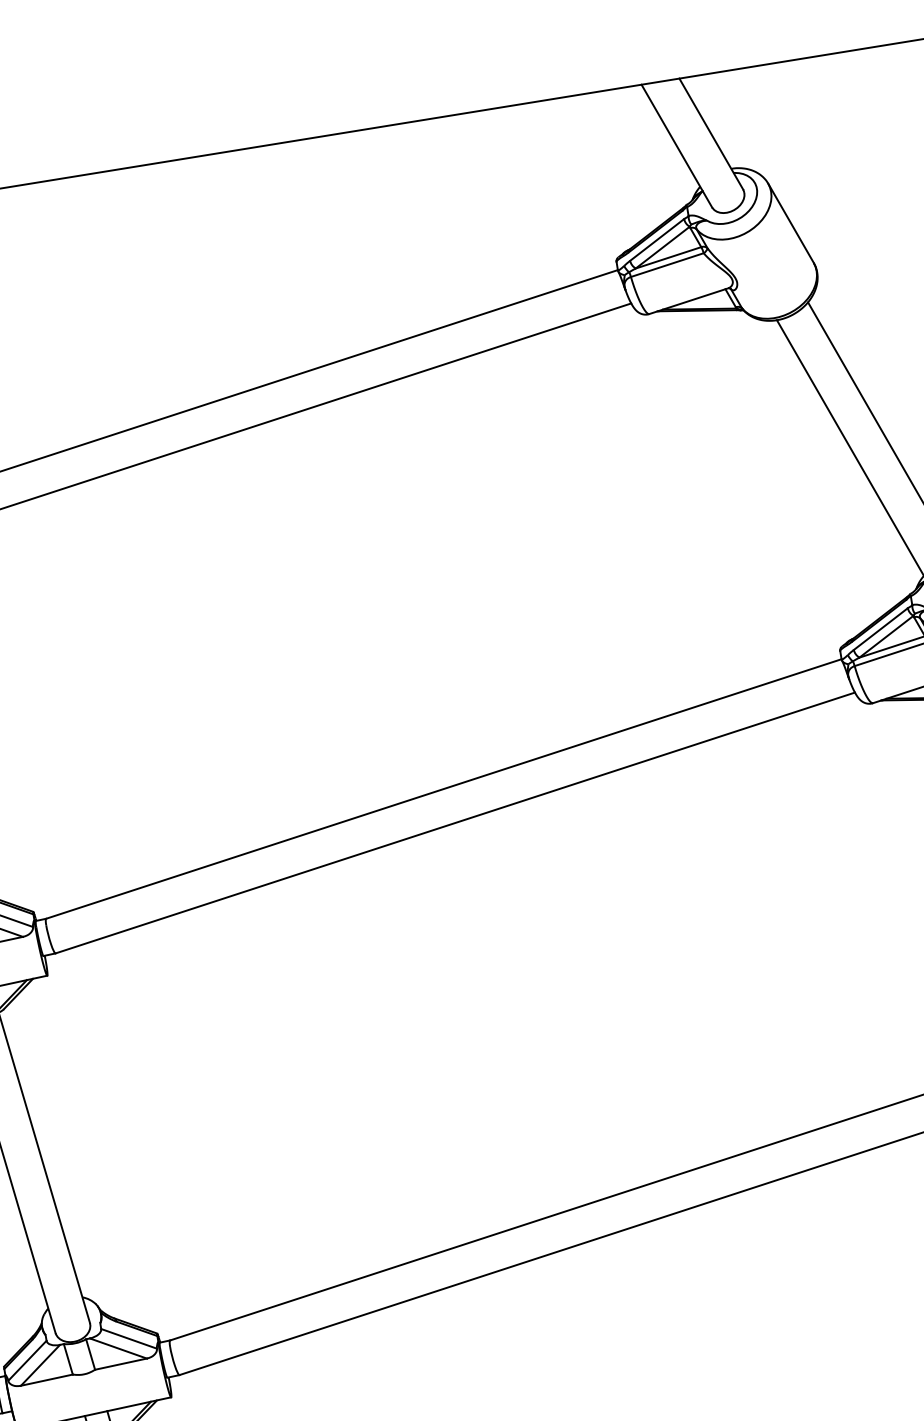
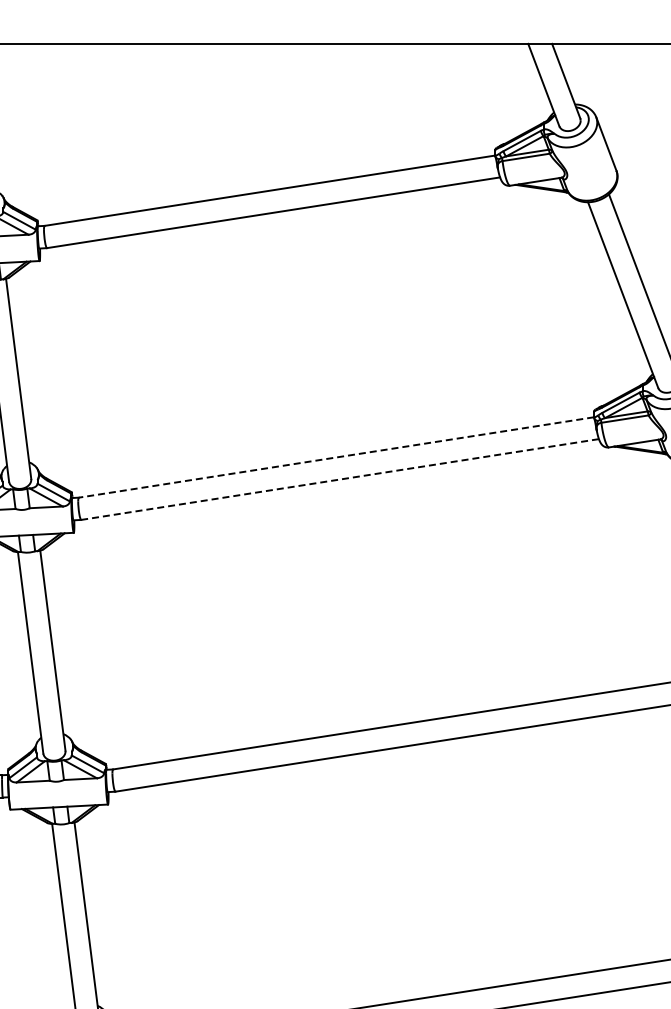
line: (443, 789) -> (336, 457), solid -> dashed
line: (455, 822) -> (340, 479), solid -> dashed

